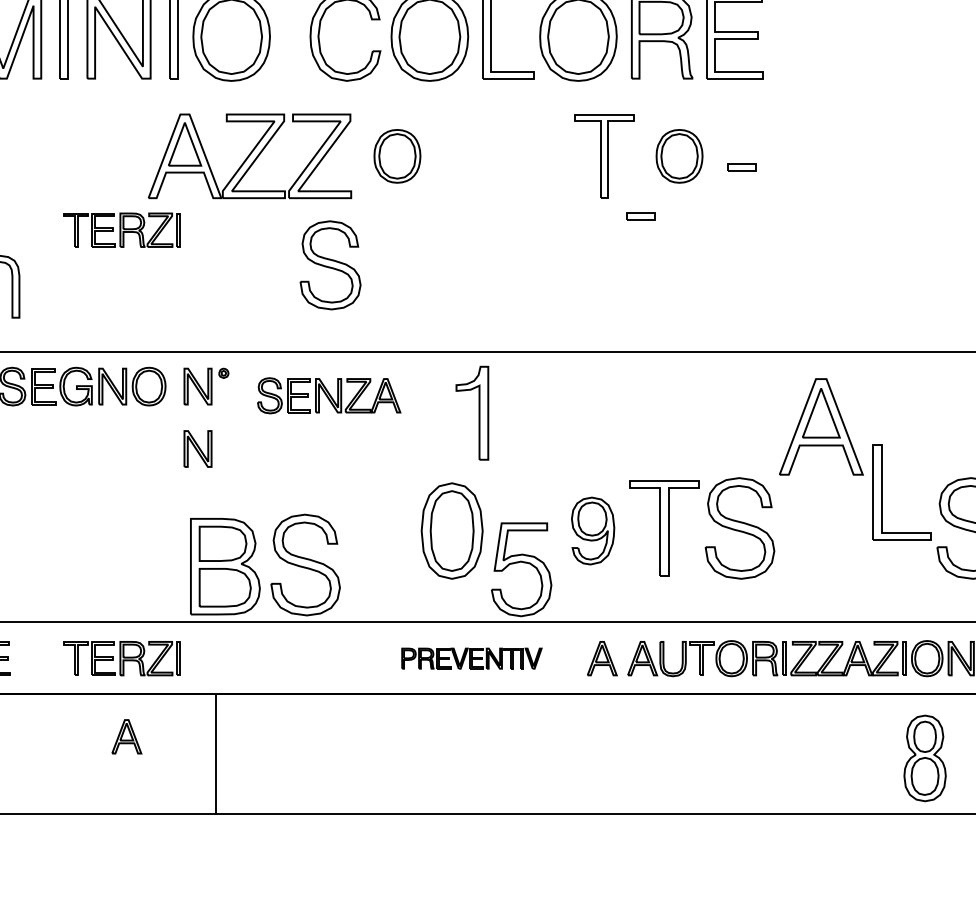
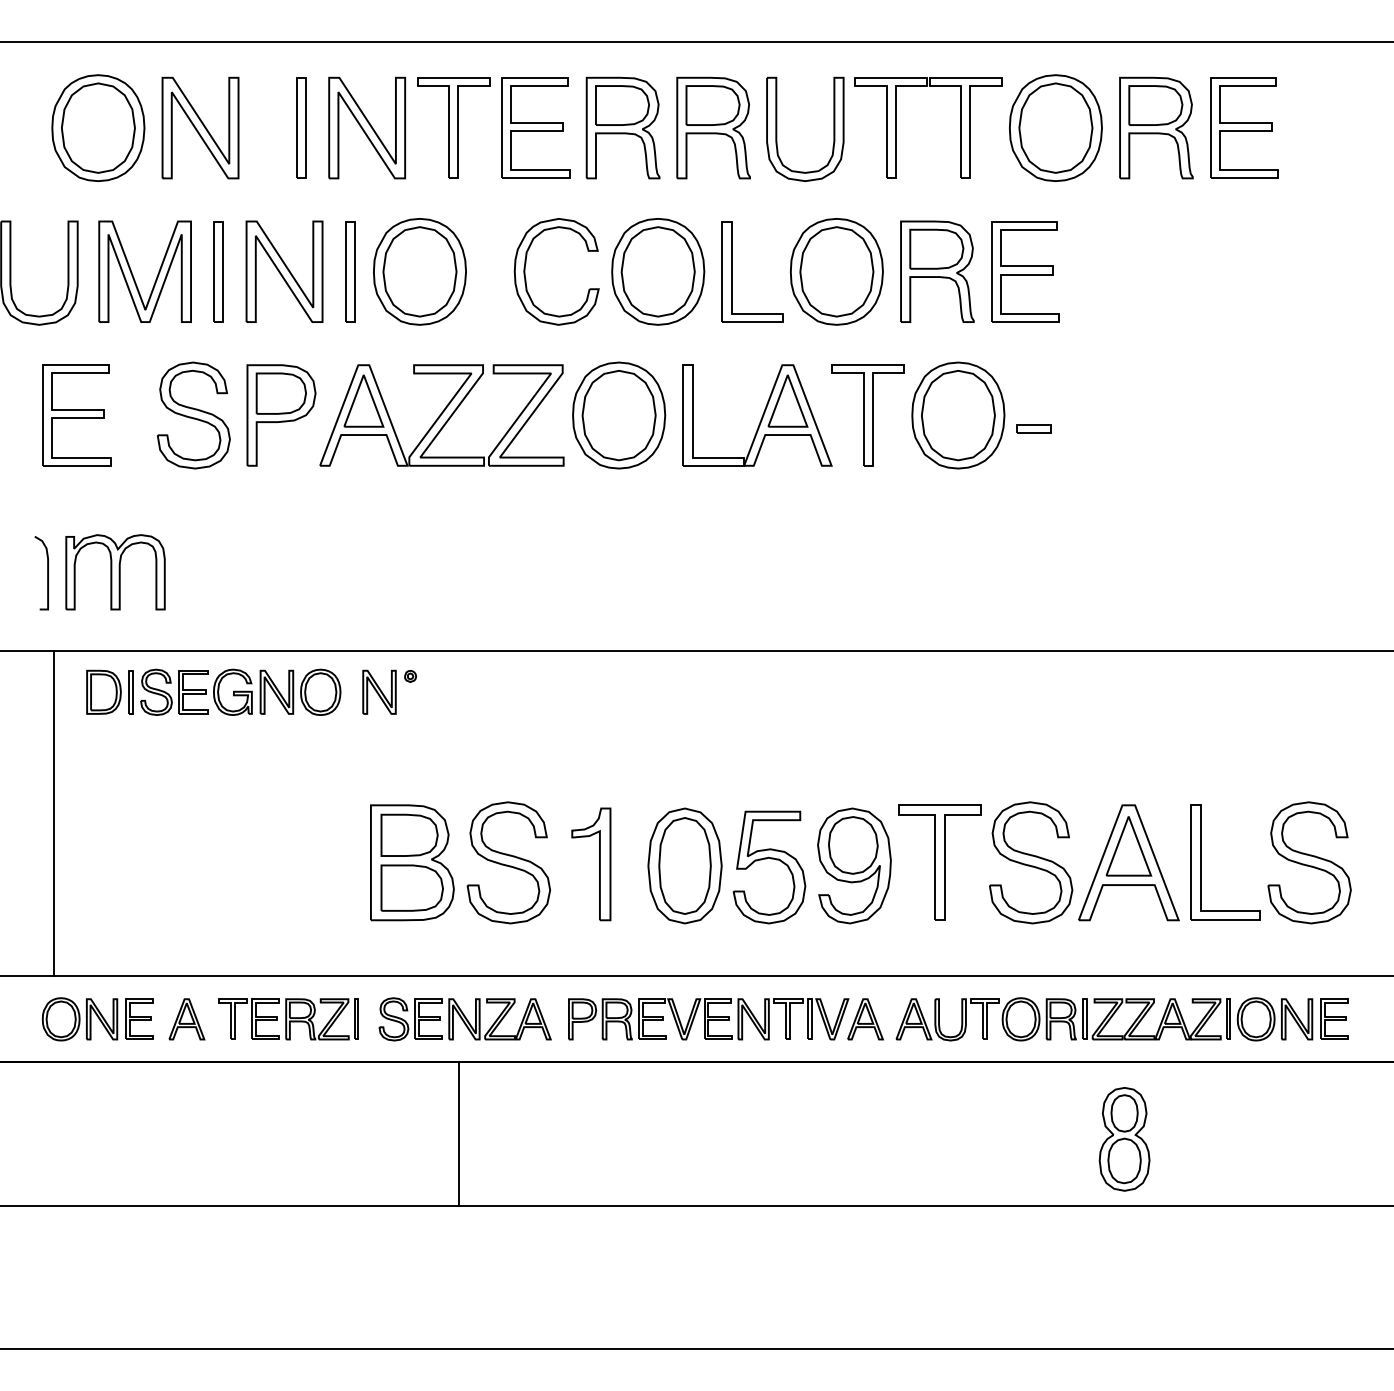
part: (116, 156) -> (281, 415), added
part: (397, 156) -> (619, 415), size x1.67
part: (512, 156) -> (757, 415), added
part: (679, 156) -> (958, 415), size x1.67
part: (640, 215) -> (911, 486), removed
part: (122, 230) -> (288, 504), removed
part: (330, 265) -> (193, 415), moved
part: (328, 395) -> (464, 1019), moved
part: (479, 413) -> (599, 864), moved
part: (821, 426) -> (1128, 862), moved
part: (198, 448) -> (379, 766), removed
part: (881, 492) -> (1201, 862), moved
part: (593, 530) -> (854, 865), size x1.43
part: (523, 563) -> (771, 859), moved
part: (305, 564) -> (508, 862), moved
part: (225, 566) -> (412, 862), moved
part: (471, 658) -> (708, 1019), size x1.67
part: (126, 736) -> (186, 1019), moved
line: (215, 753) -> (458, 1133), moved
part: (925, 758) -> (1124, 1139), moved

